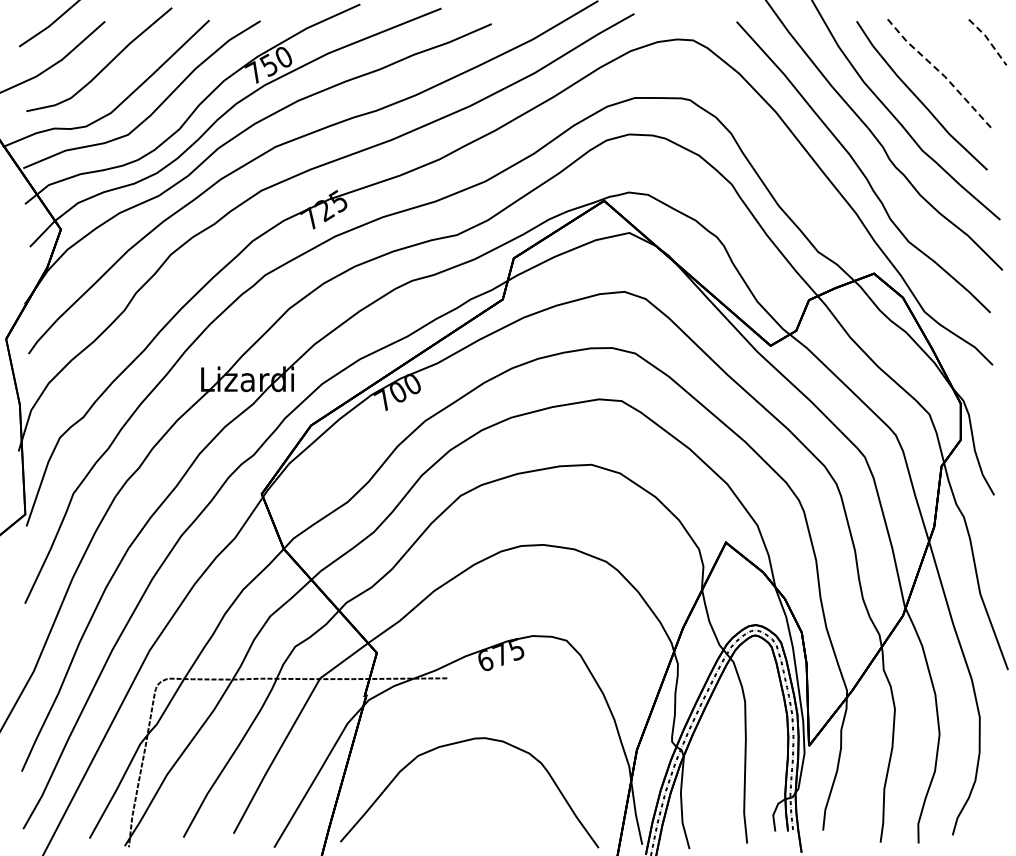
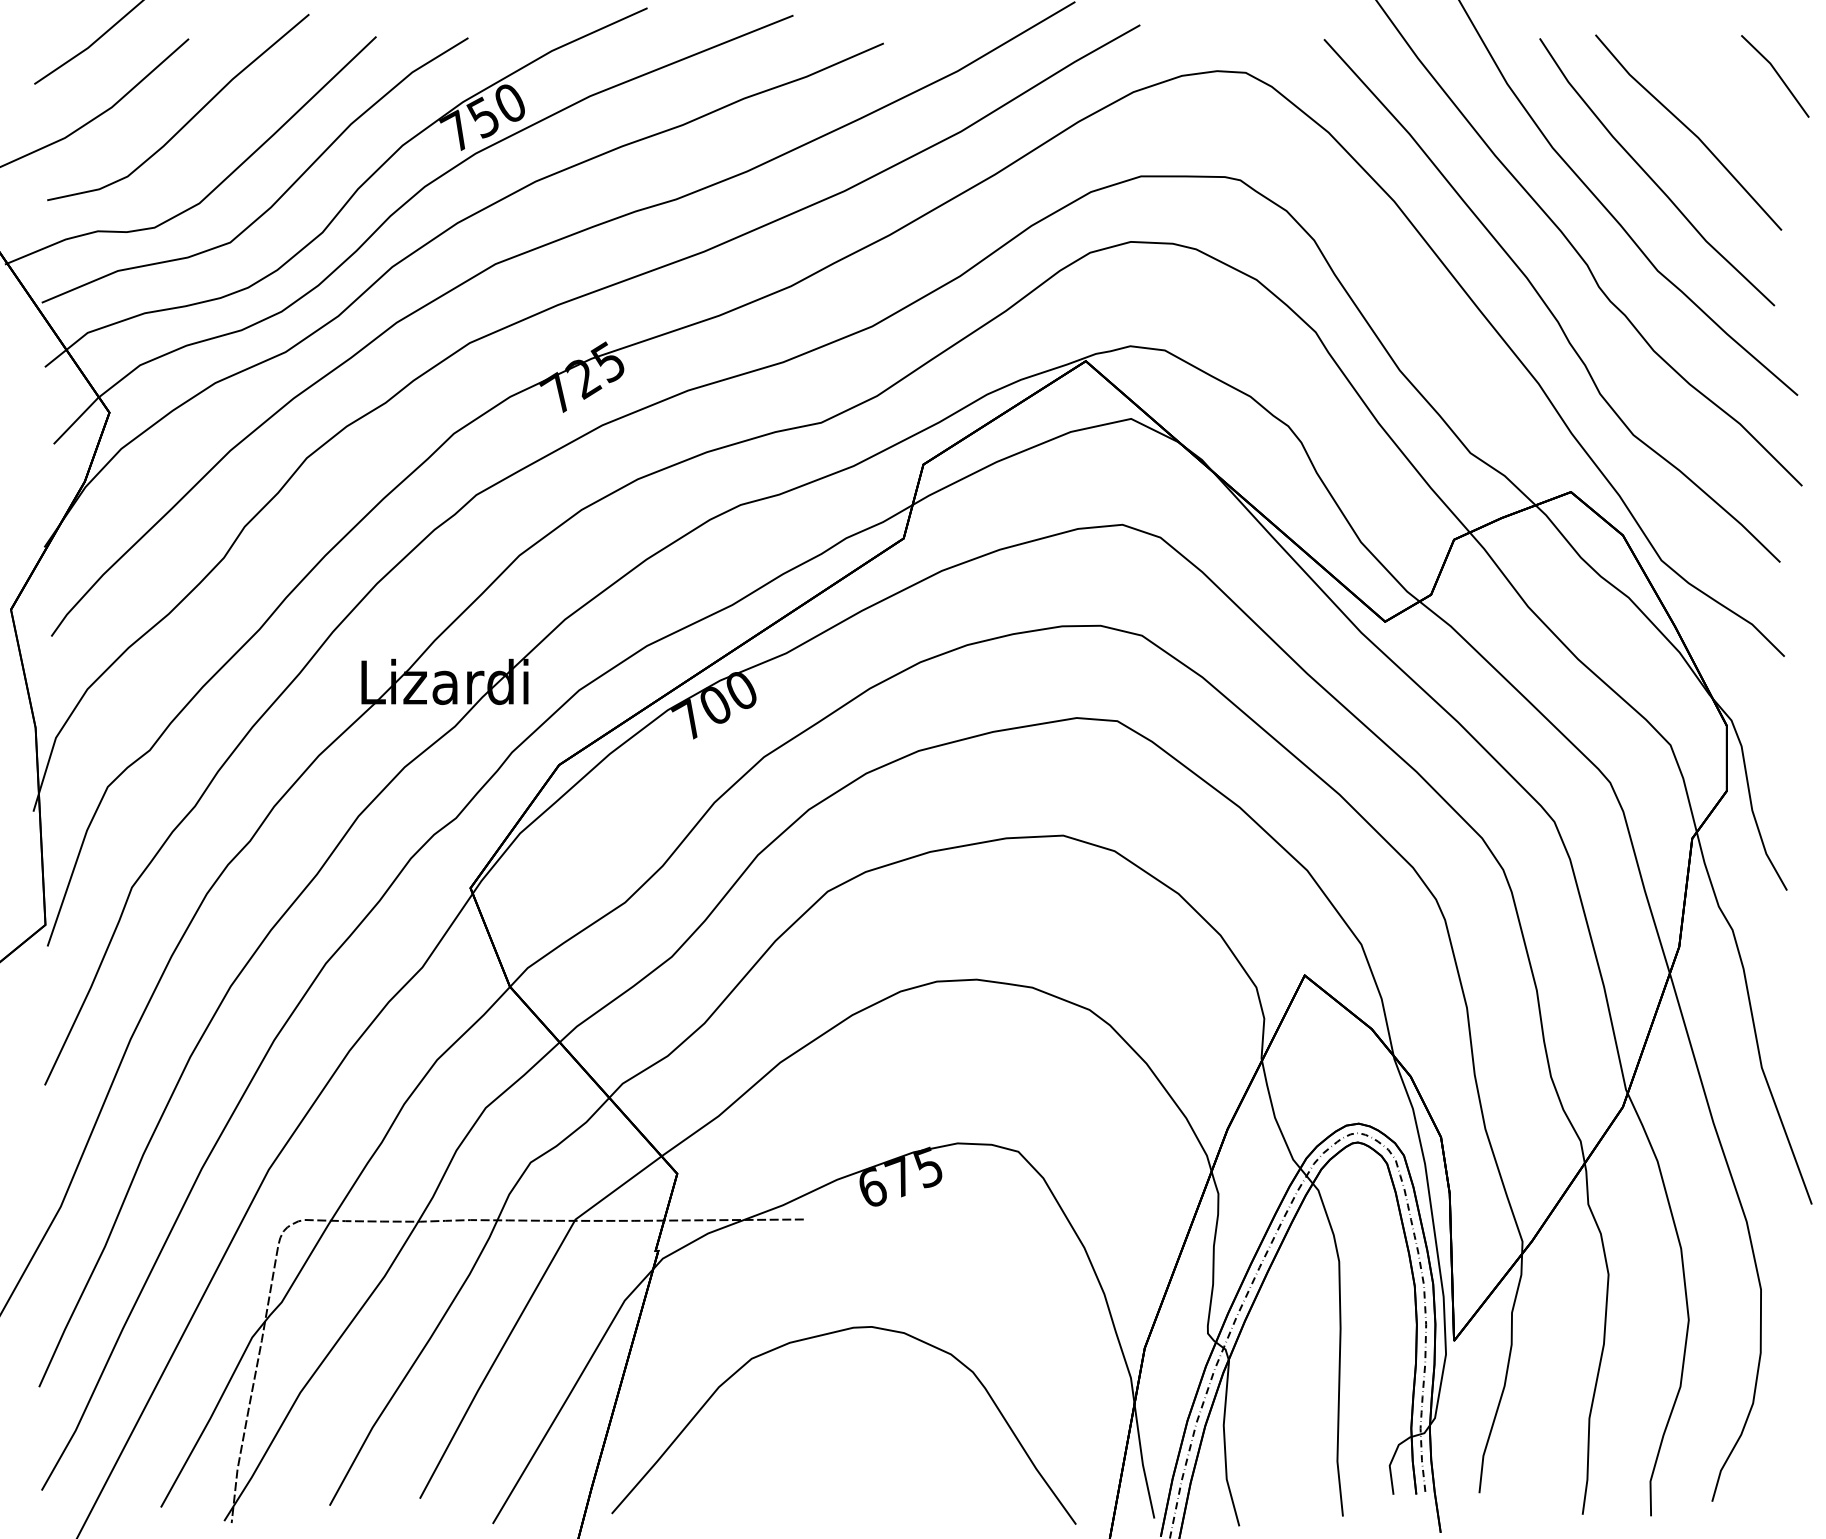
line: (988, 40) -> (1776, 73), dashed -> solid
line: (940, 72) -> (1690, 130), dashed -> solid

